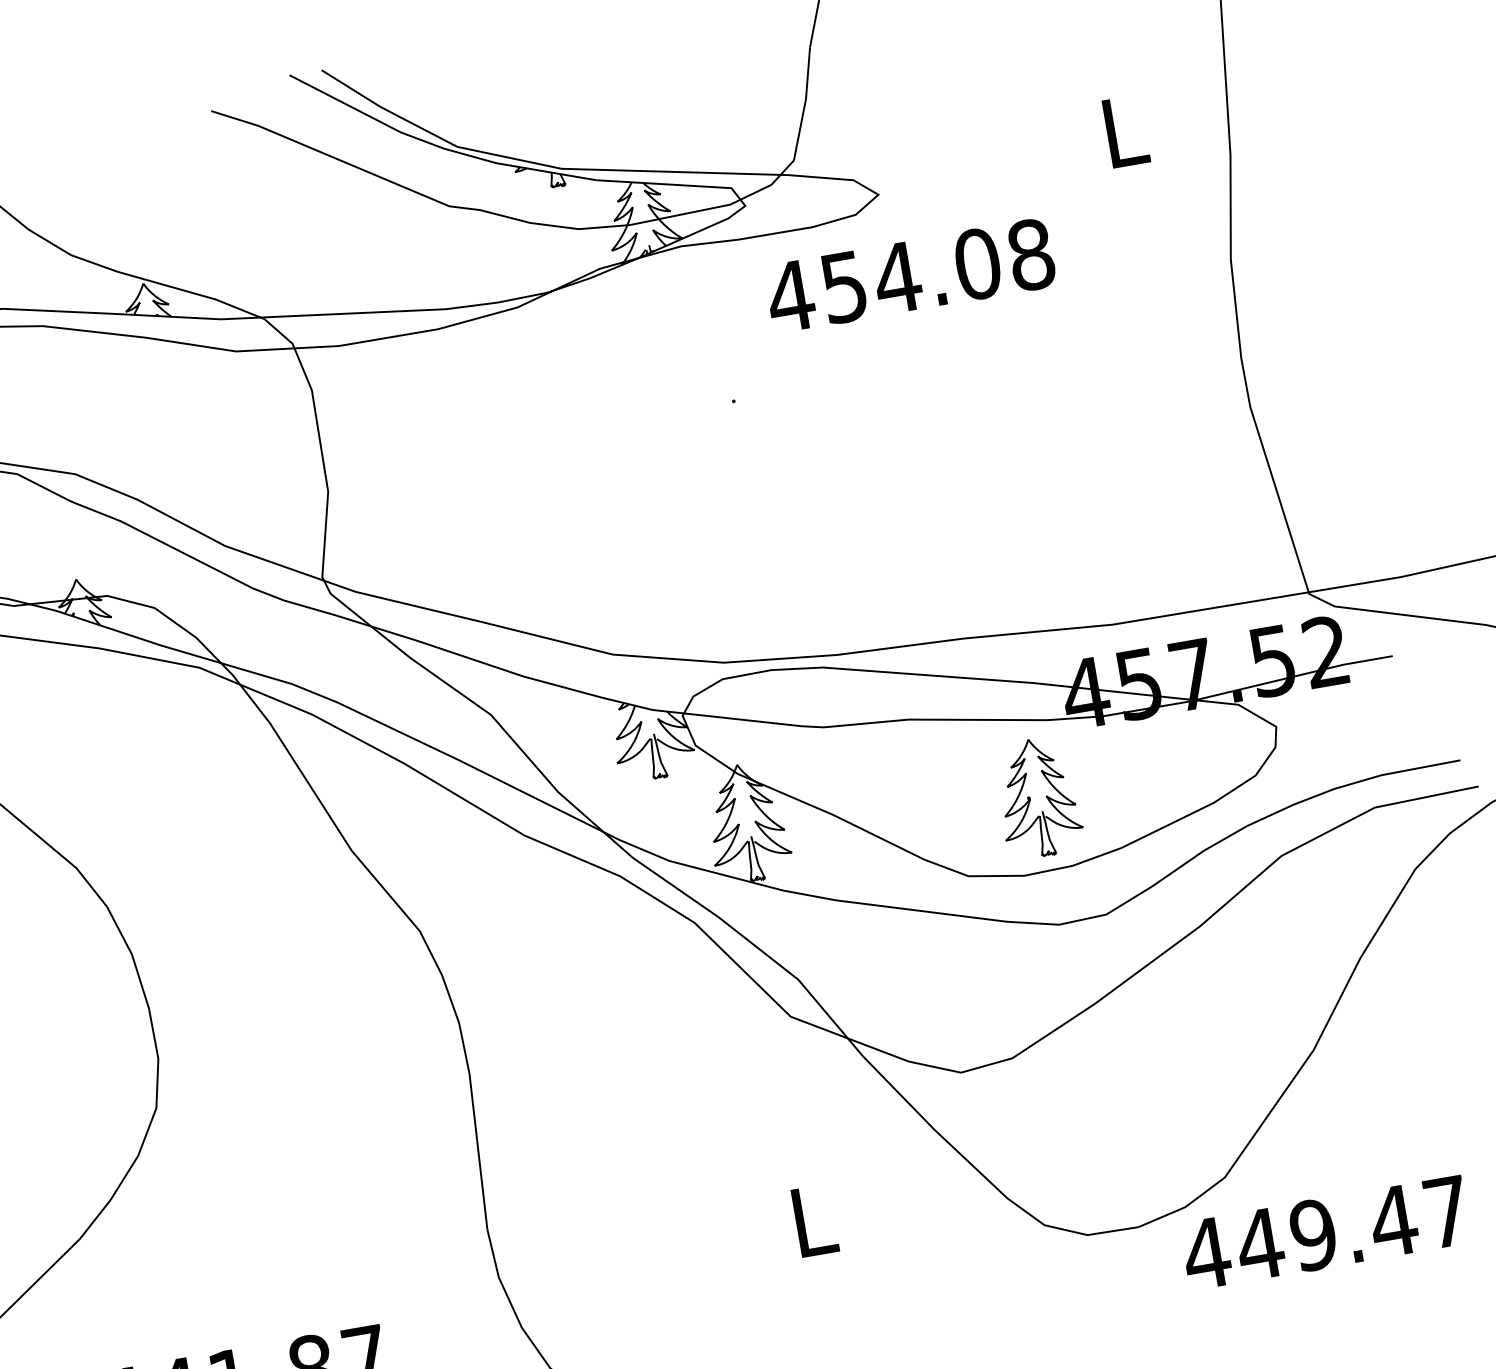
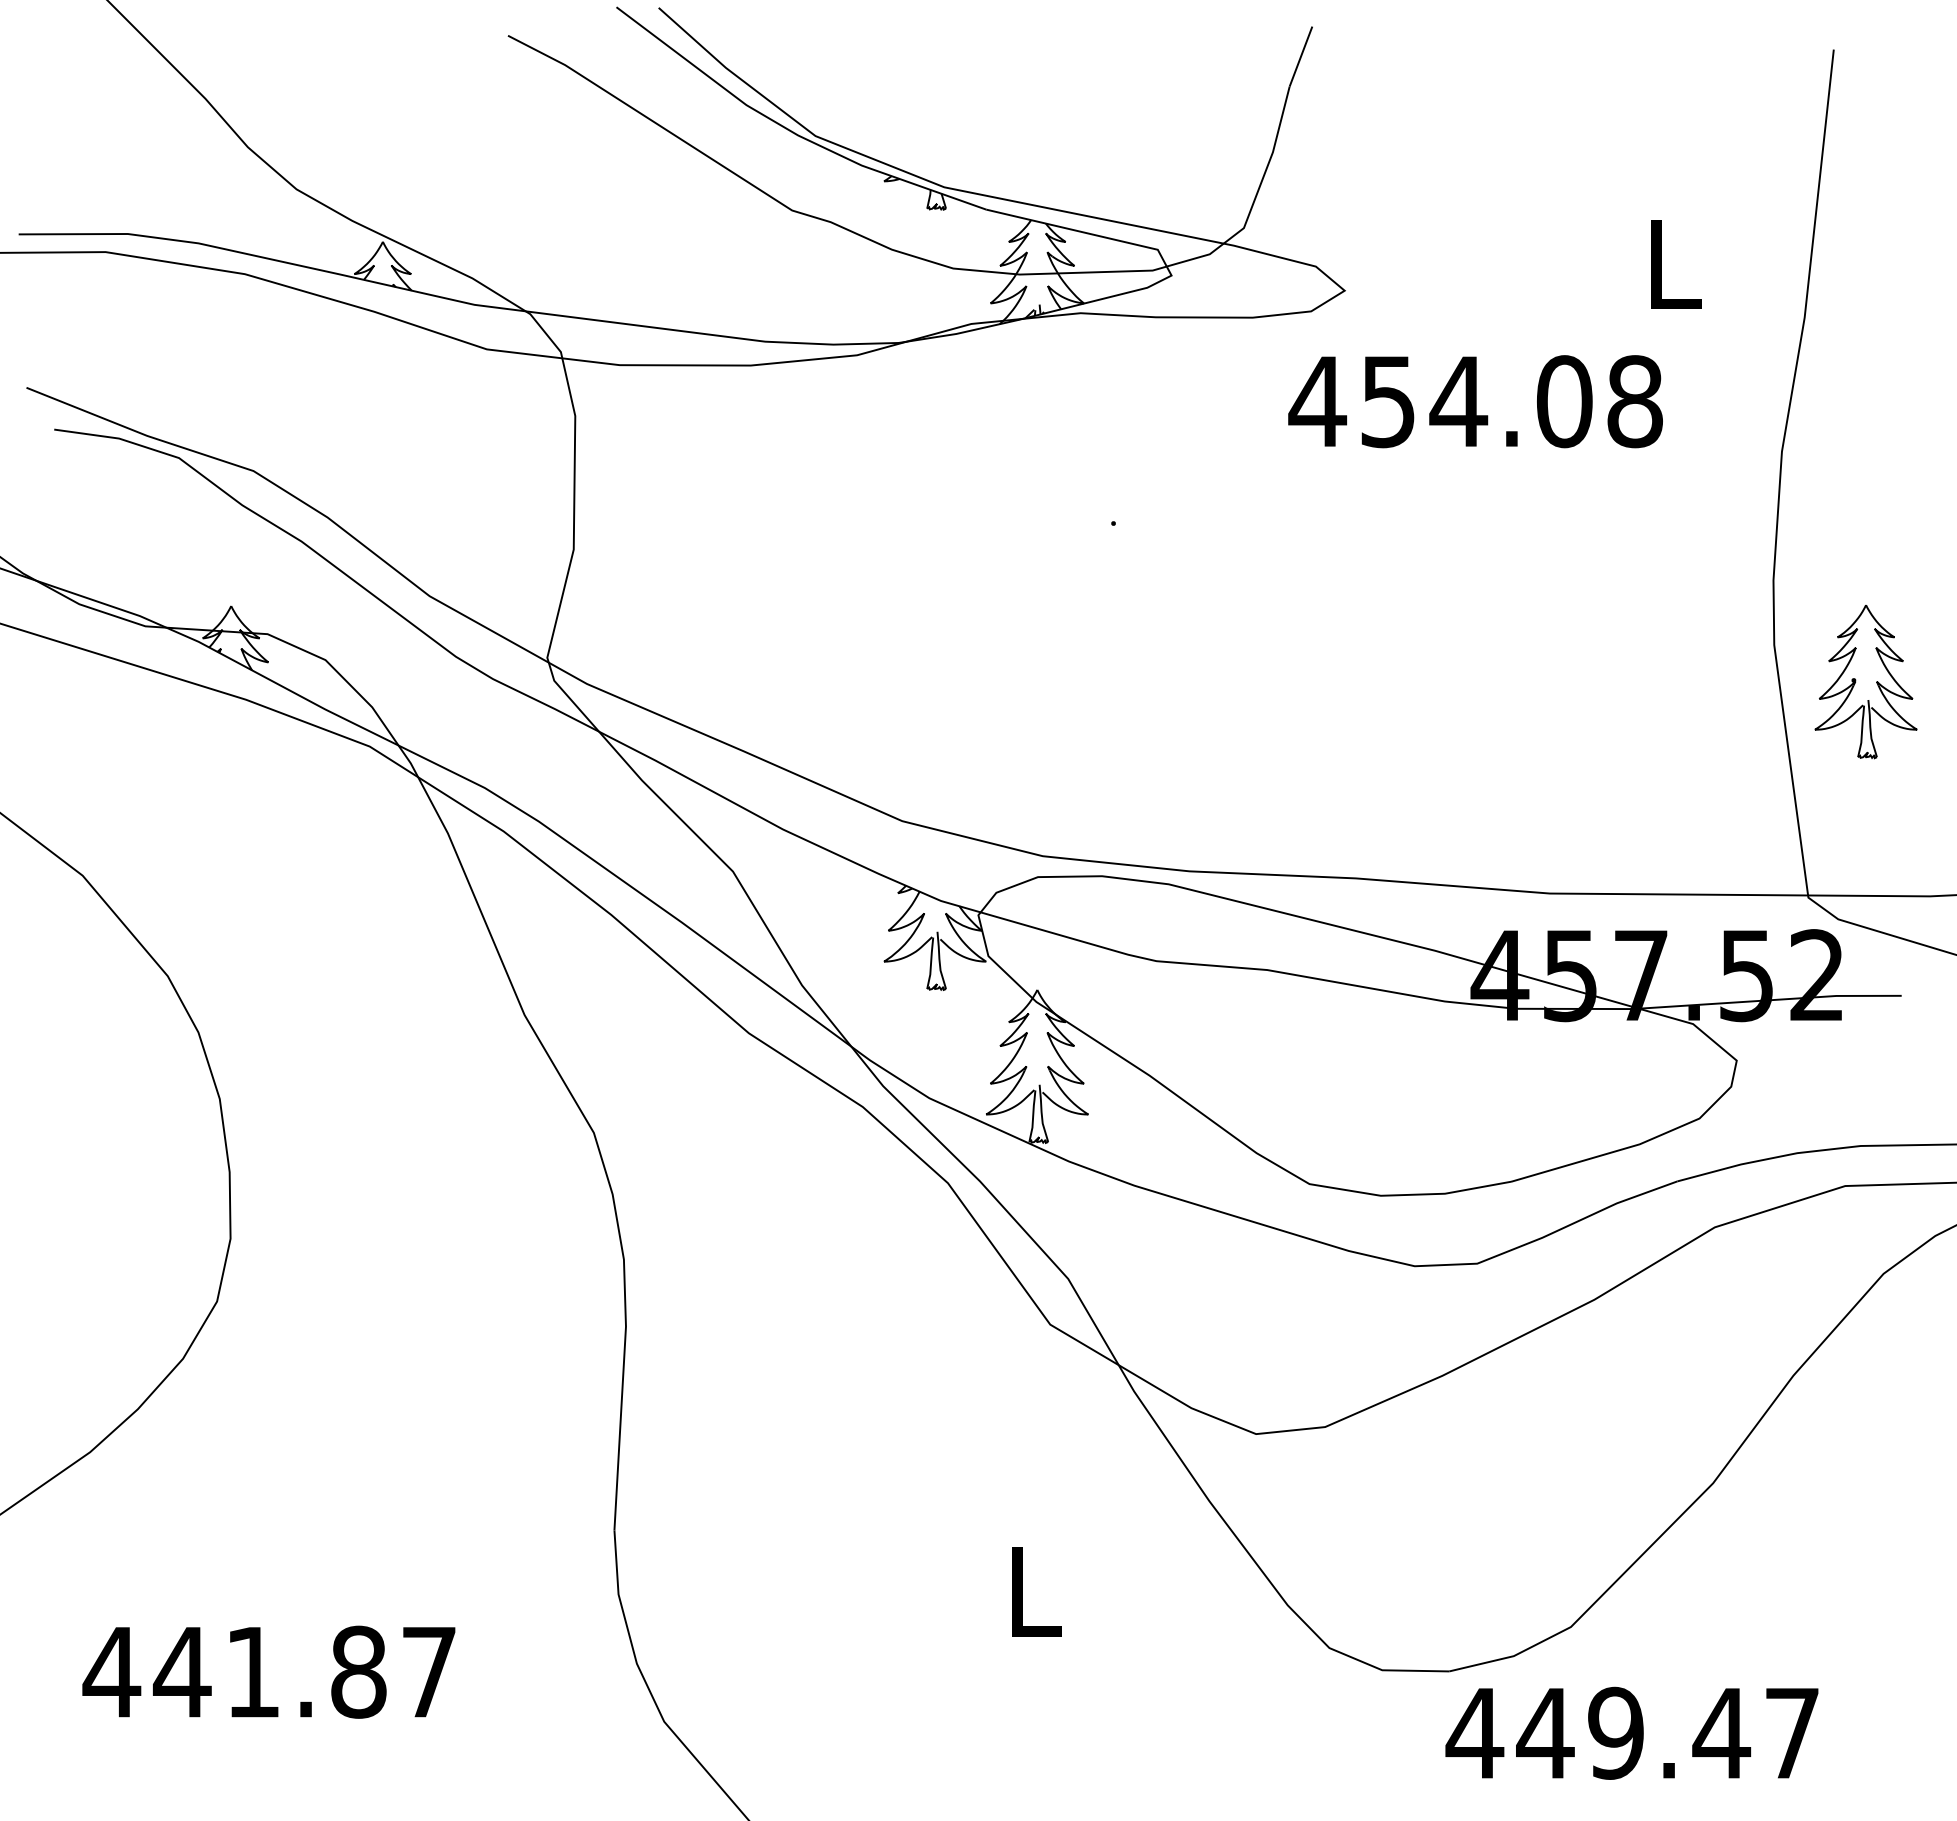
text: (910, 275) -> (1475, 401), moved
part: (1037, 798) -> (1865, 682), moved
text: (1325, 1232) -> (1631, 1732), moved

